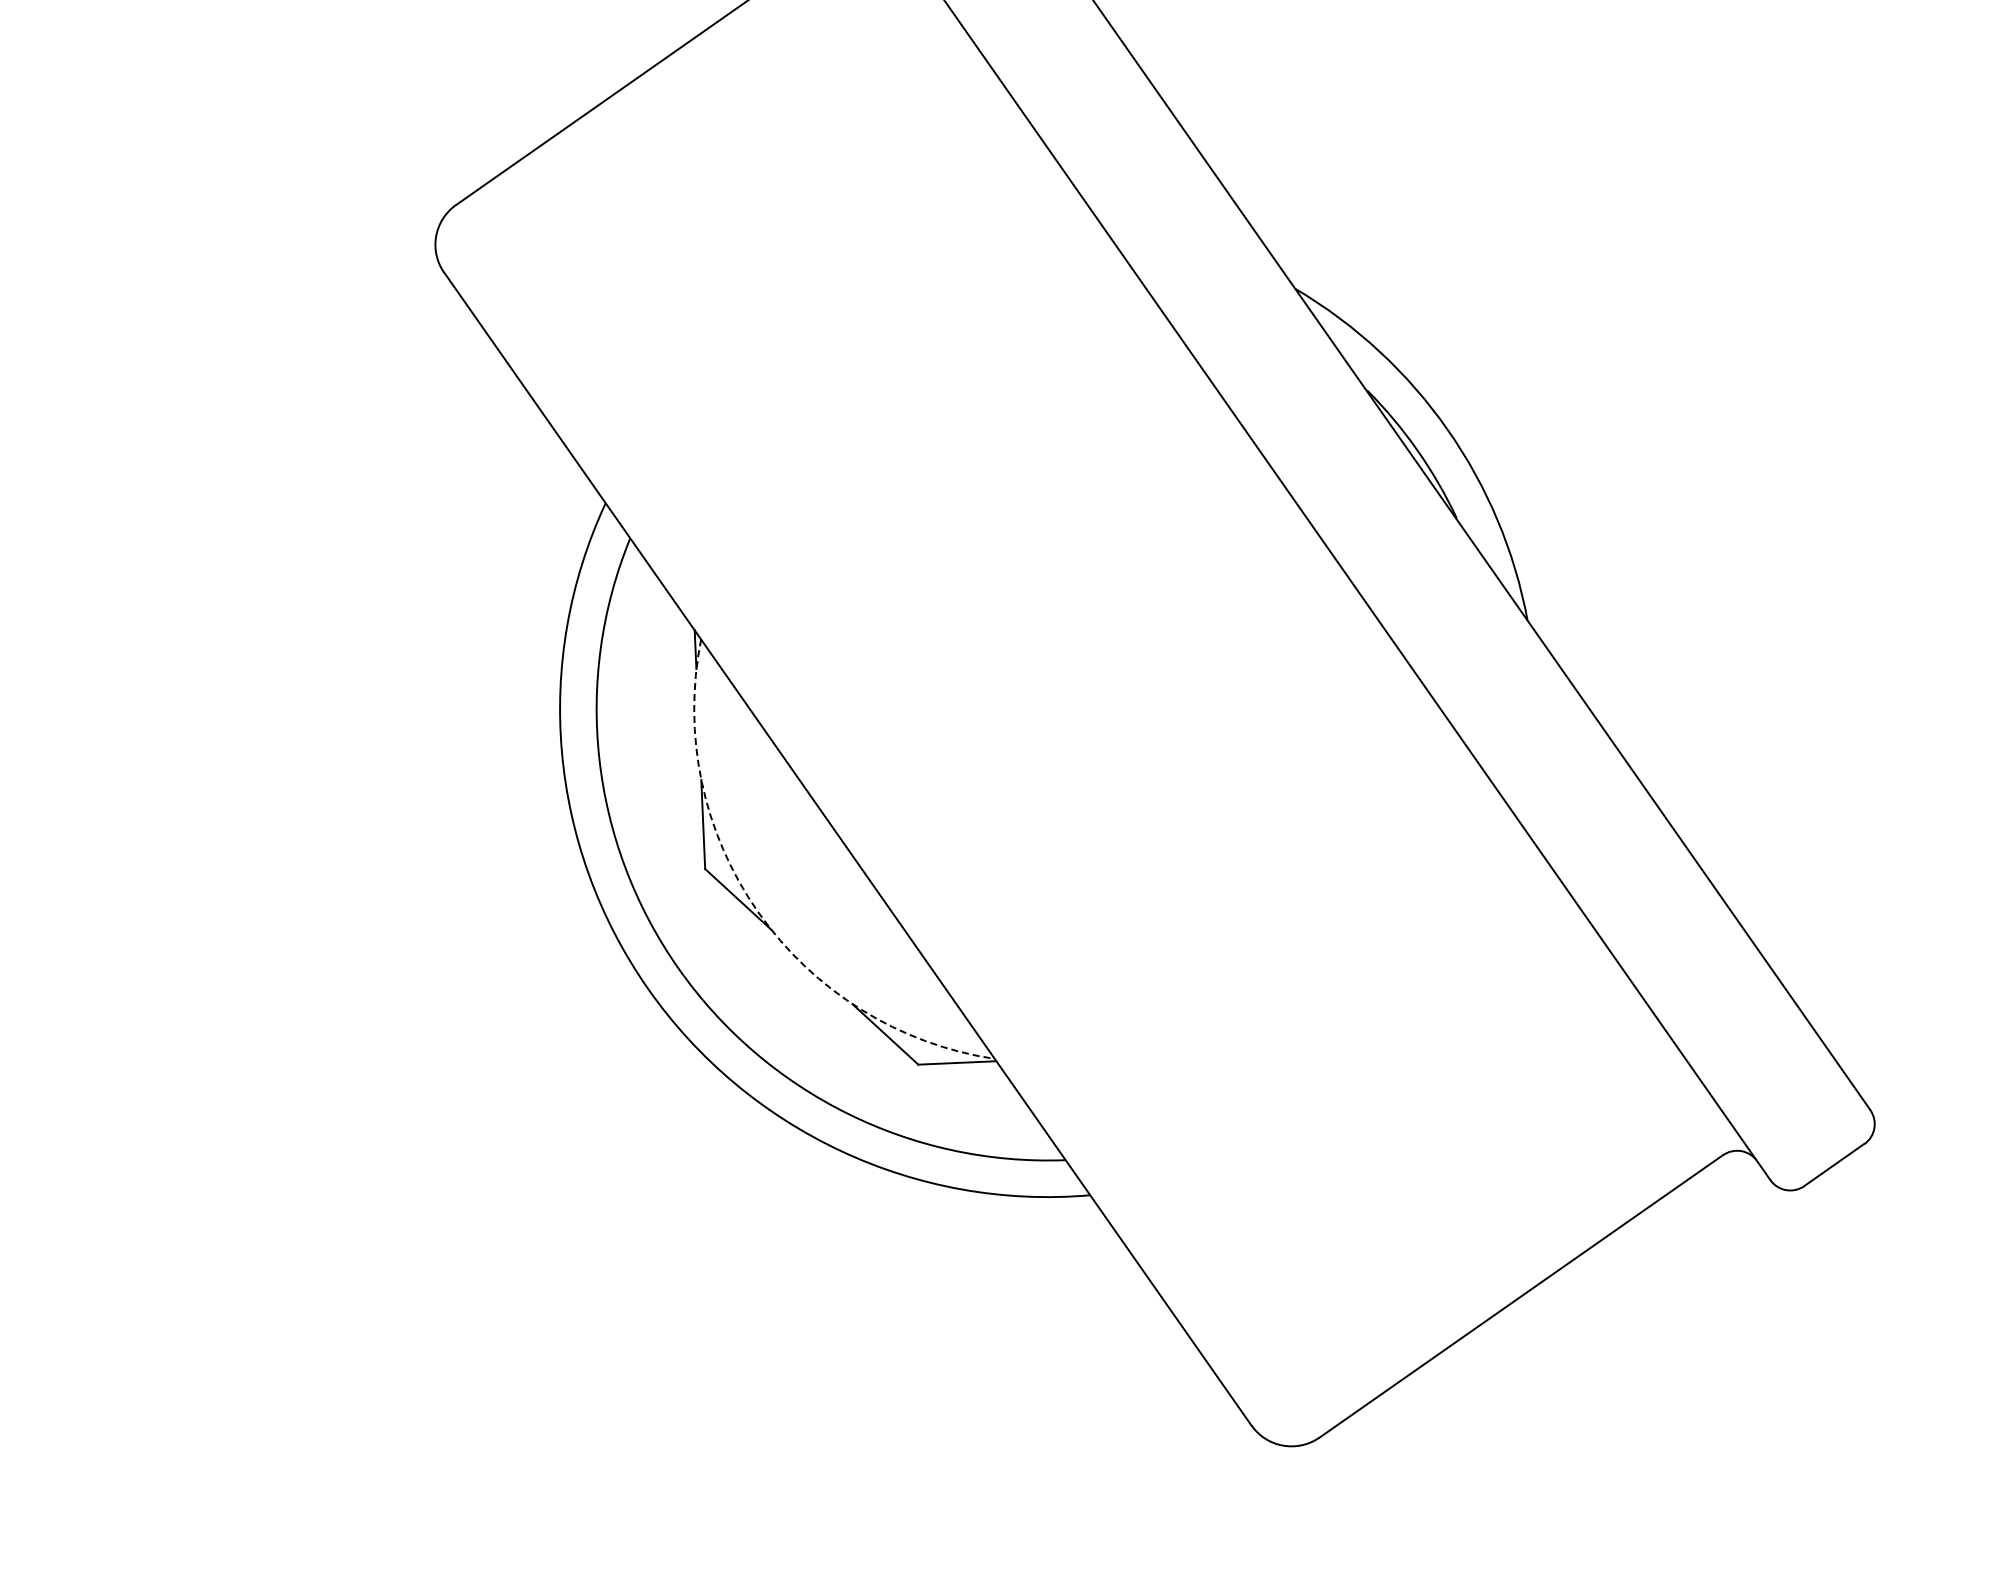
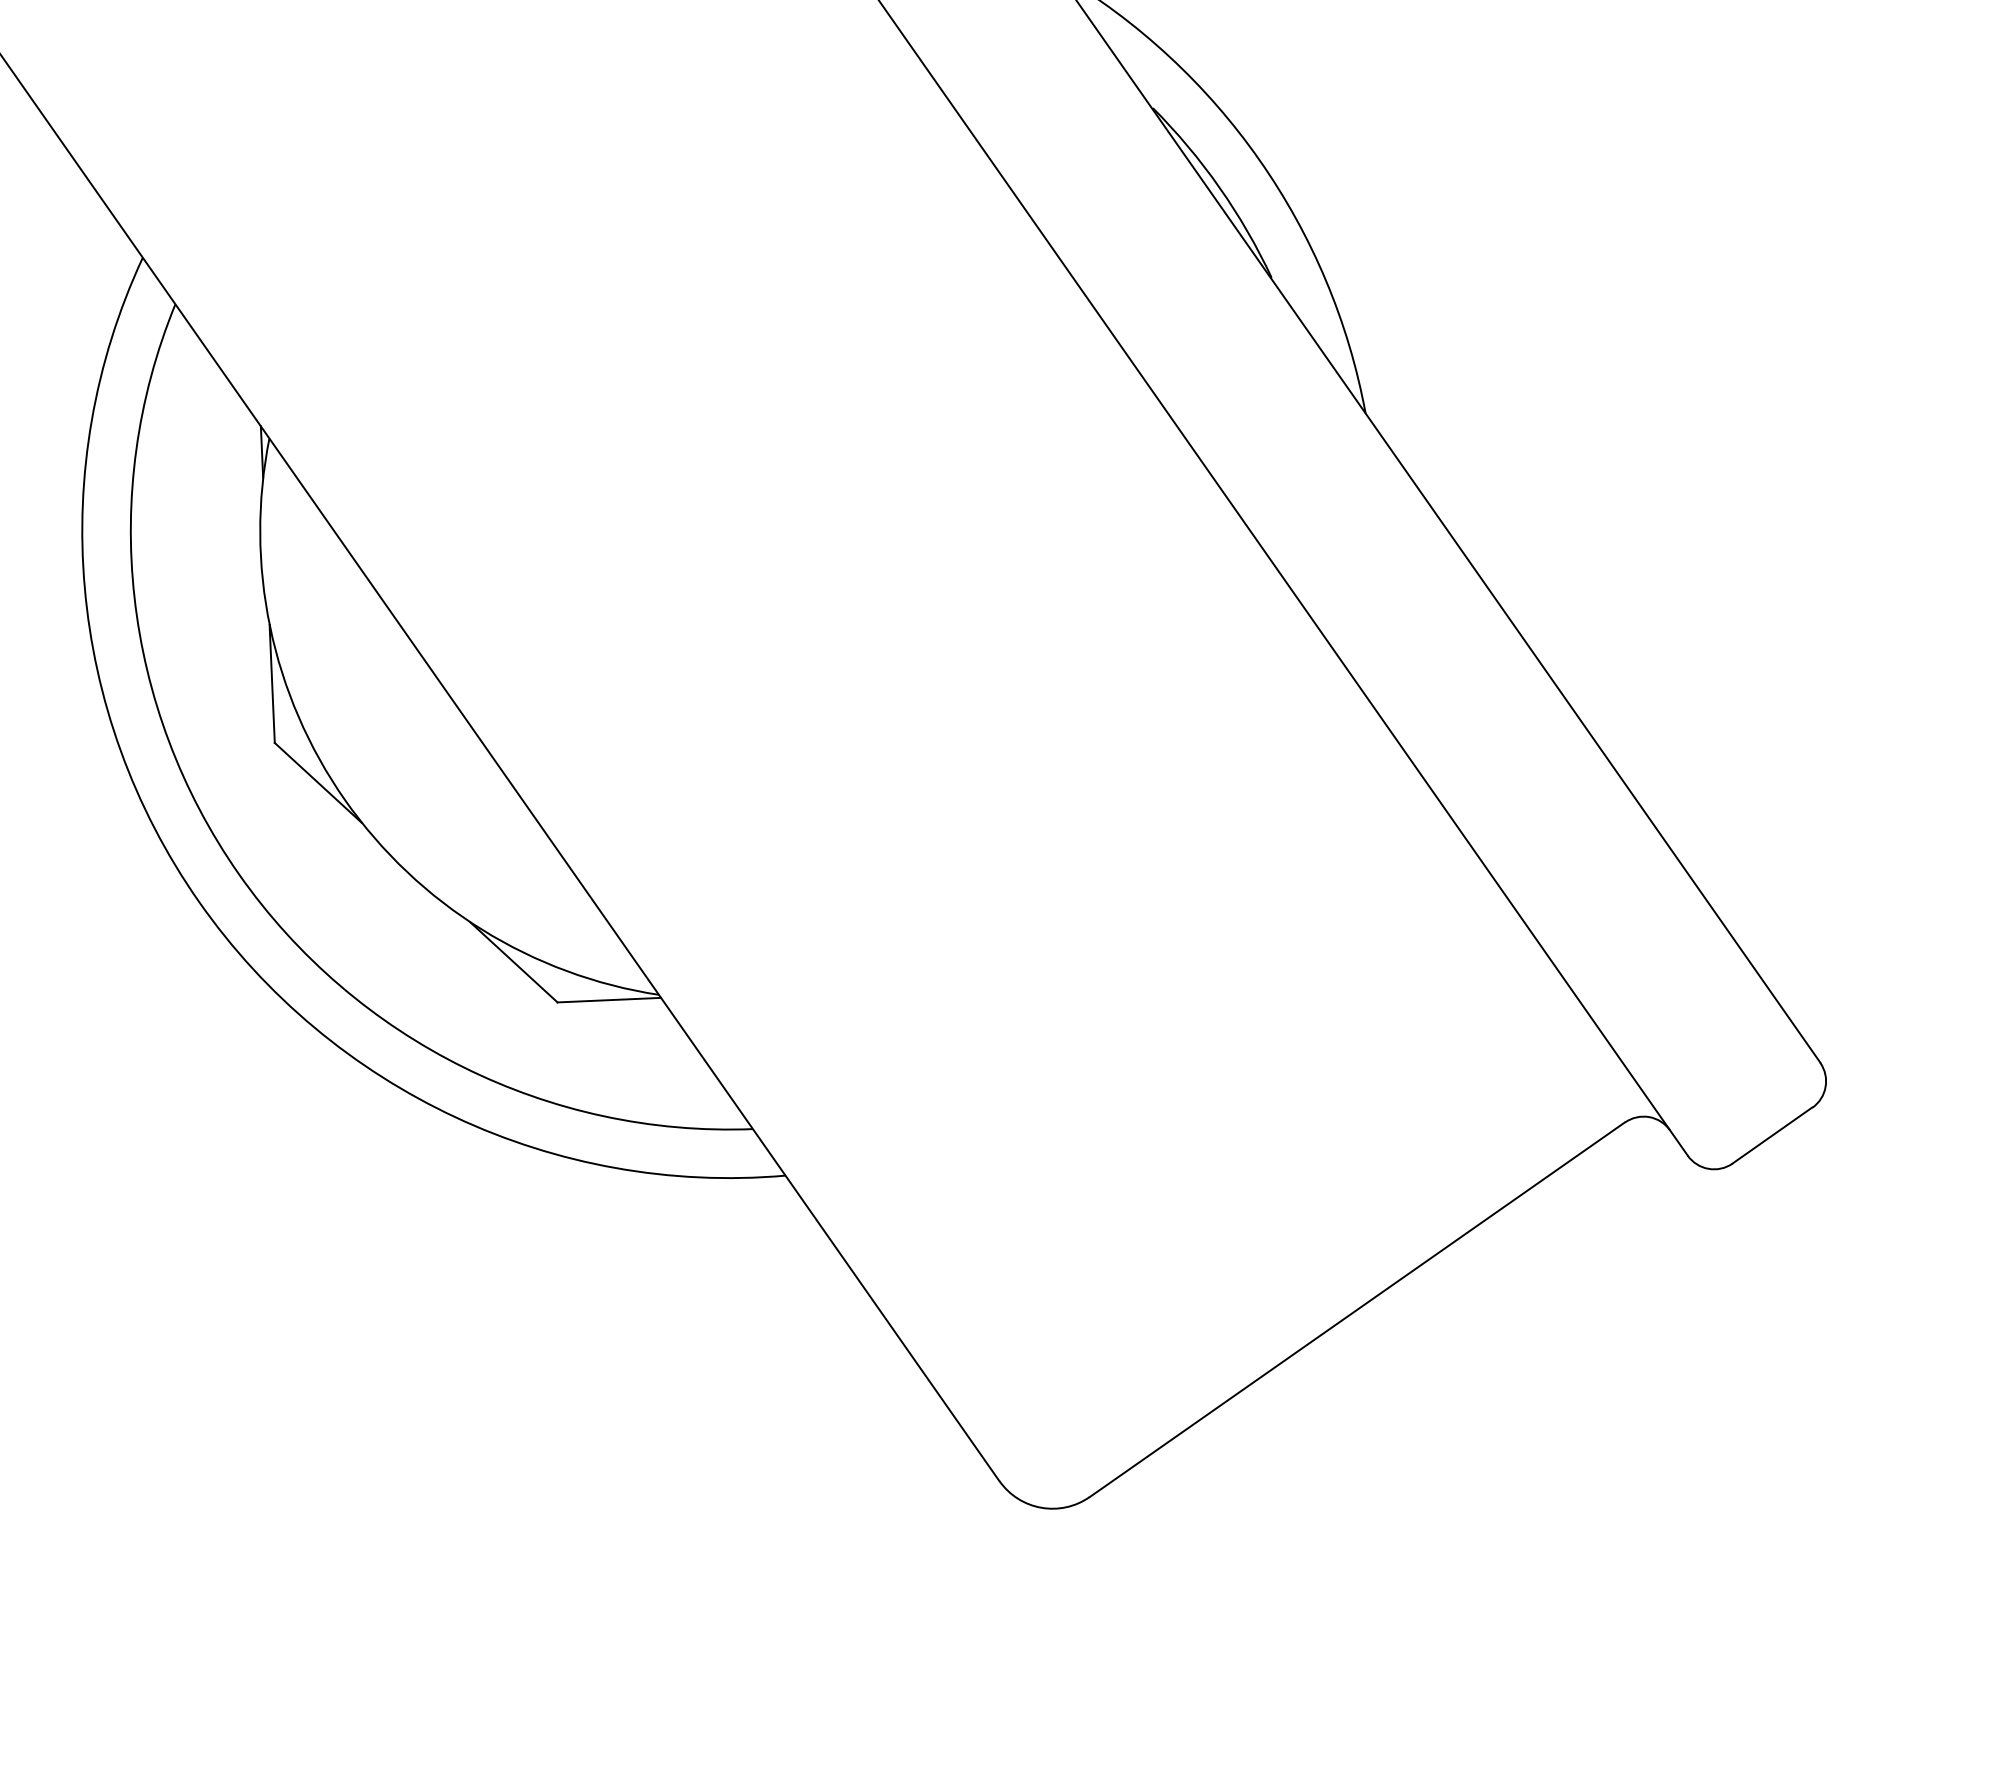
arc: (758, 912) -> (345, 800), dashed -> solid

